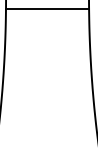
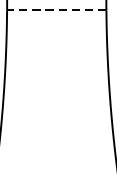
line: (47, 8) -> (56, 10), solid -> dashed

